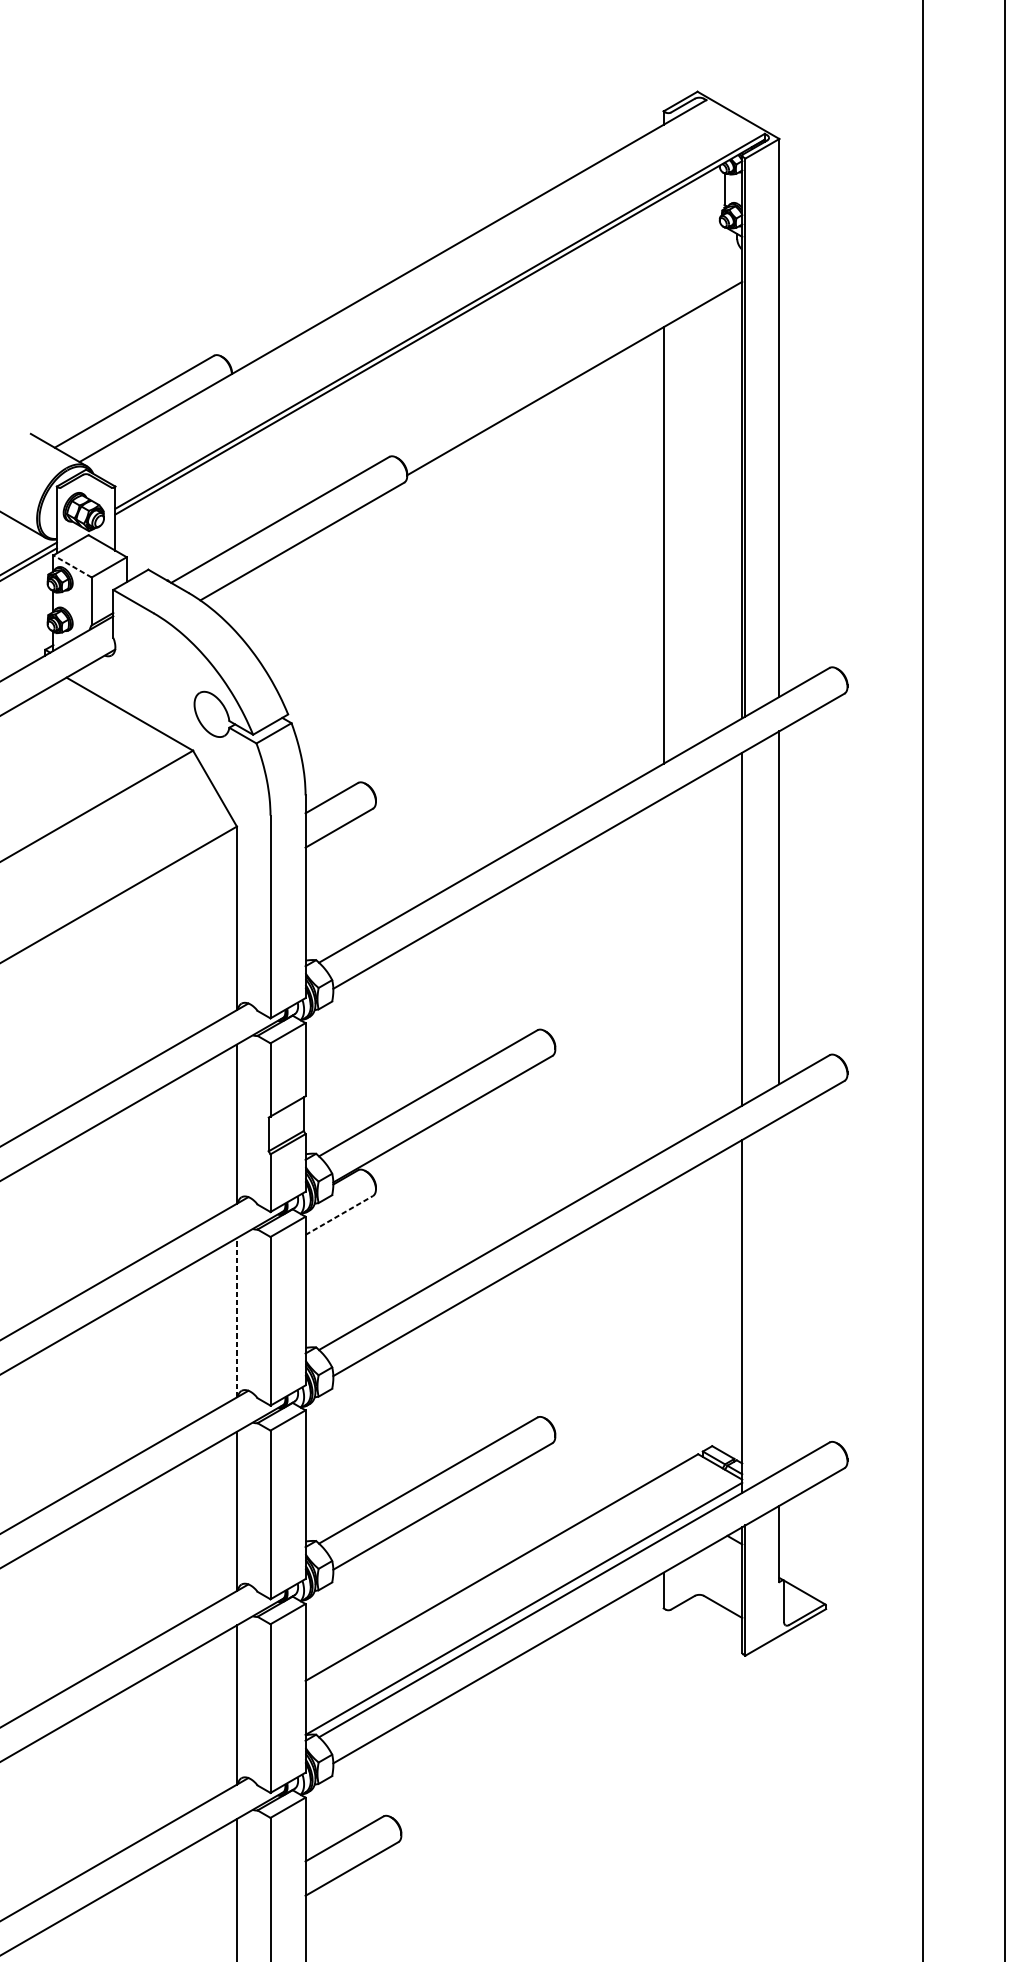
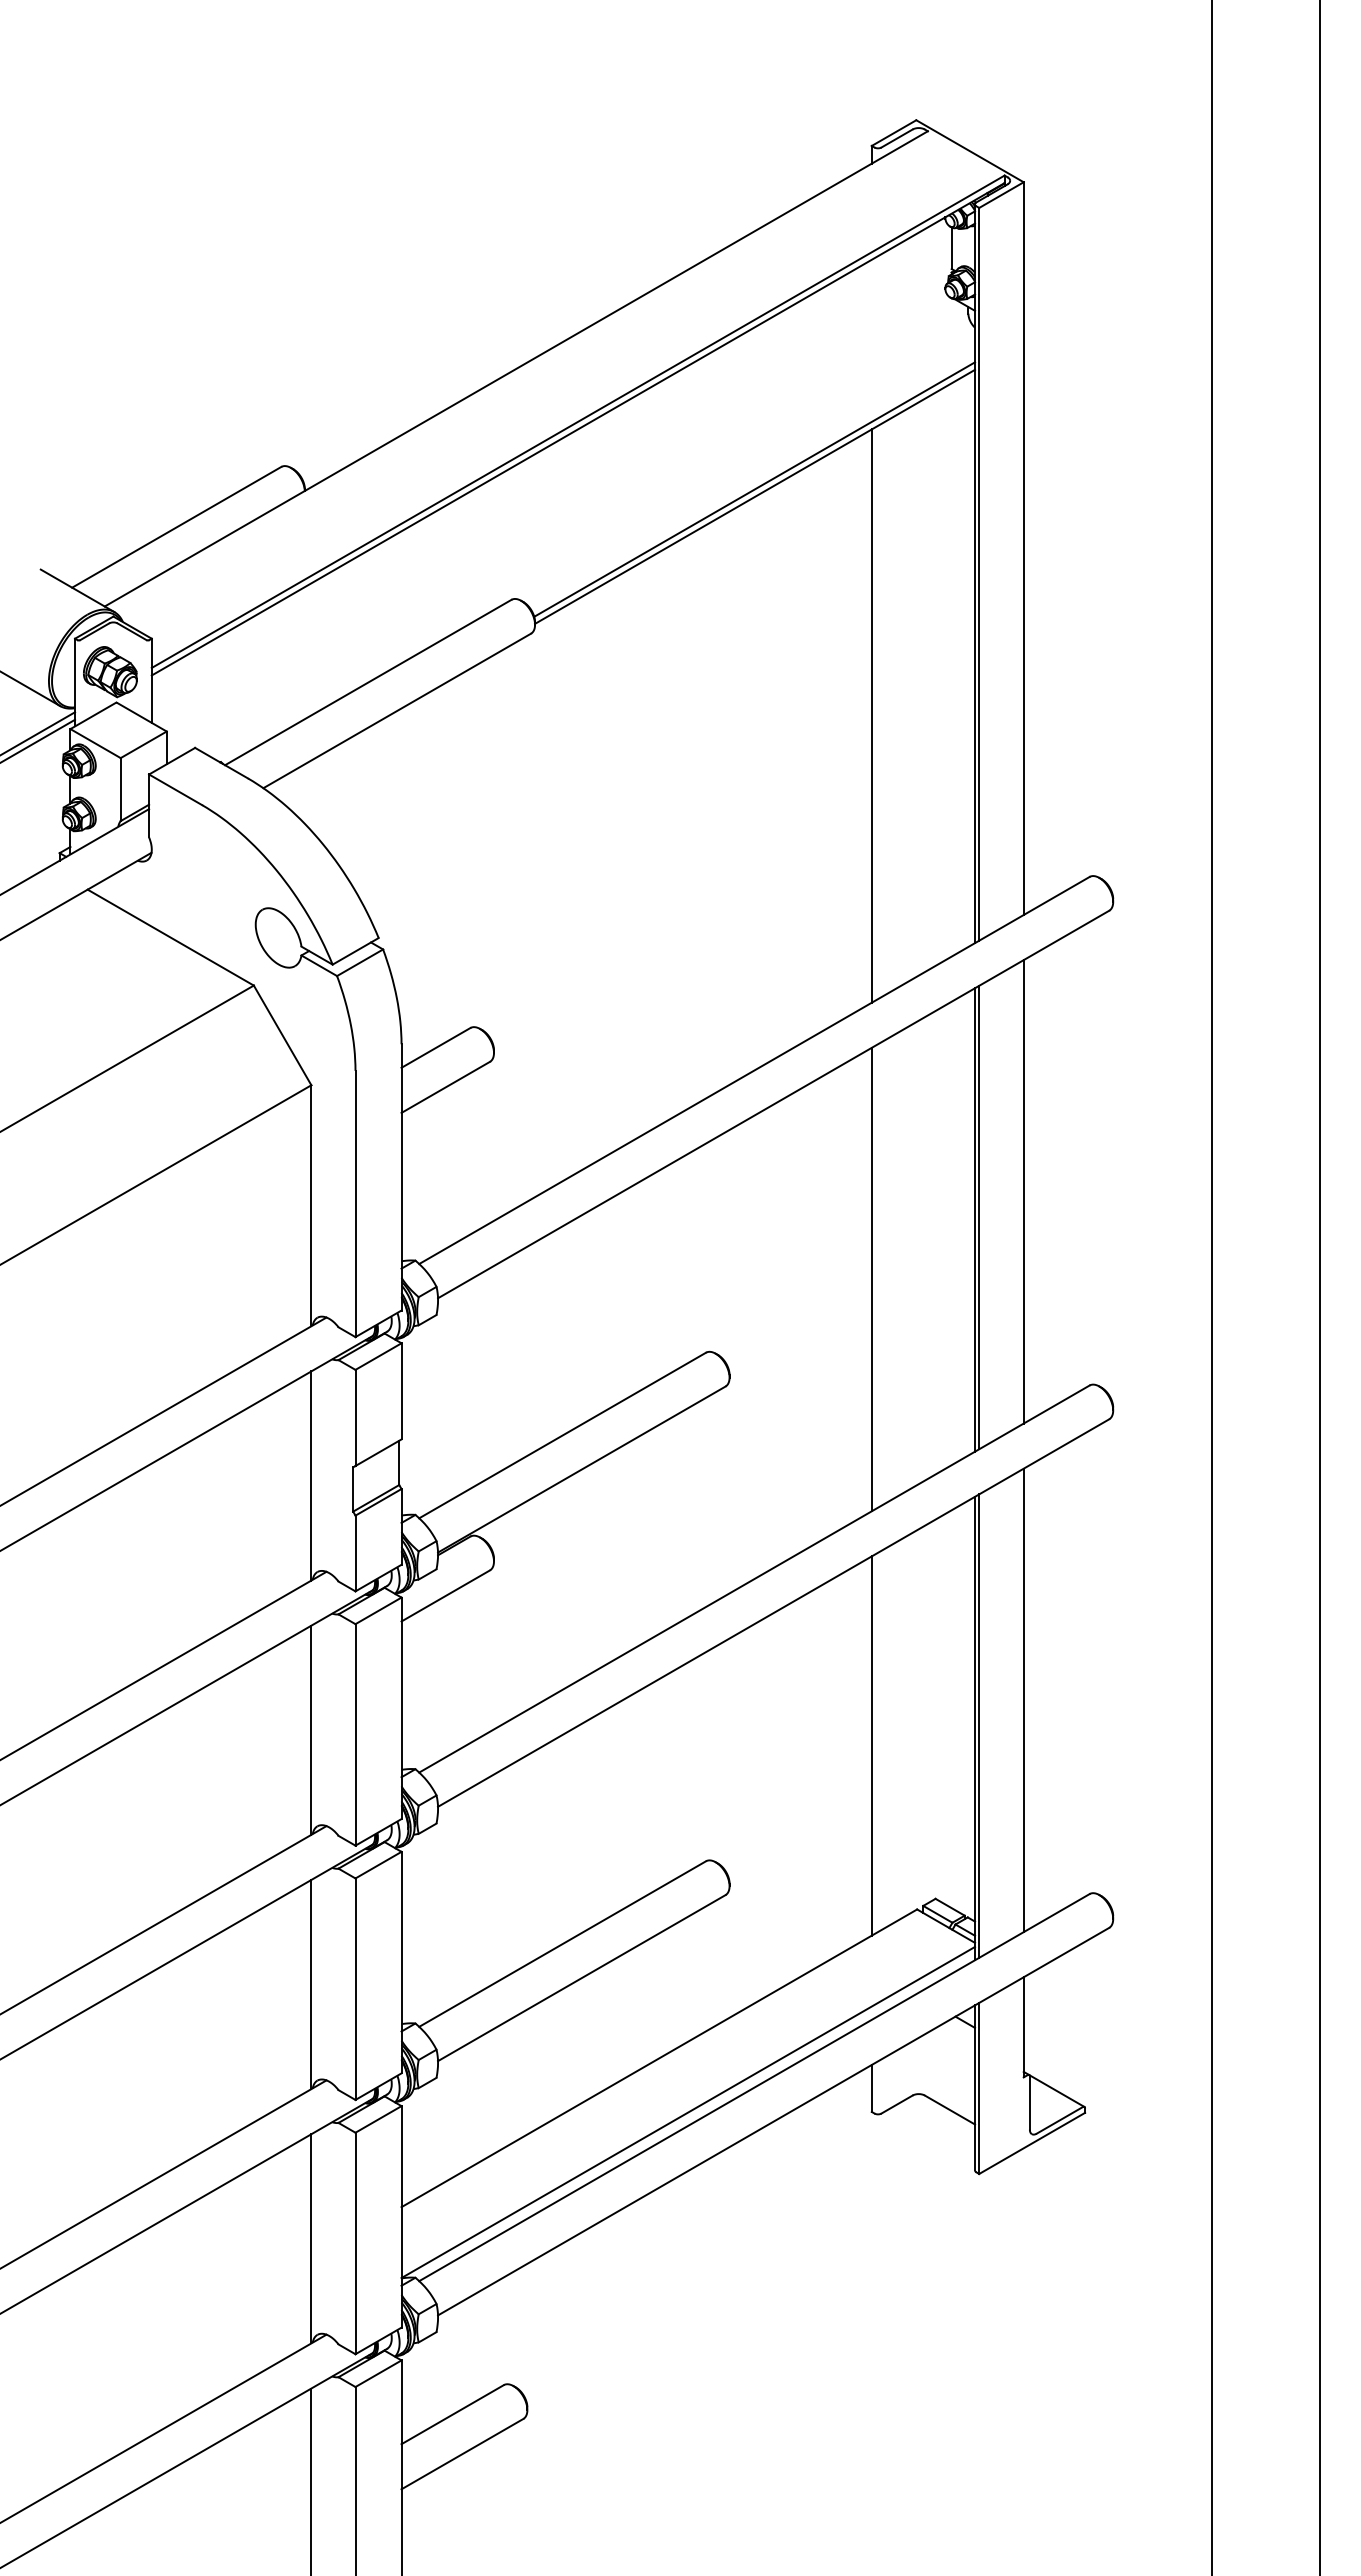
line: (574, 372) -> (754, 489), added
line: (72, 566) -> (95, 743), dashed -> solid
line: (745, 927) -> (979, 1217), added
line: (663, 974) -> (871, 1279), added
line: (339, 1215) -> (446, 1595), dashed -> solid
line: (779, 1295) -> (1023, 1700), added
line: (745, 1314) -> (979, 1725), added
line: (237, 1317) -> (311, 1730), dashed -> solid
line: (663, 1329) -> (871, 1745), added

